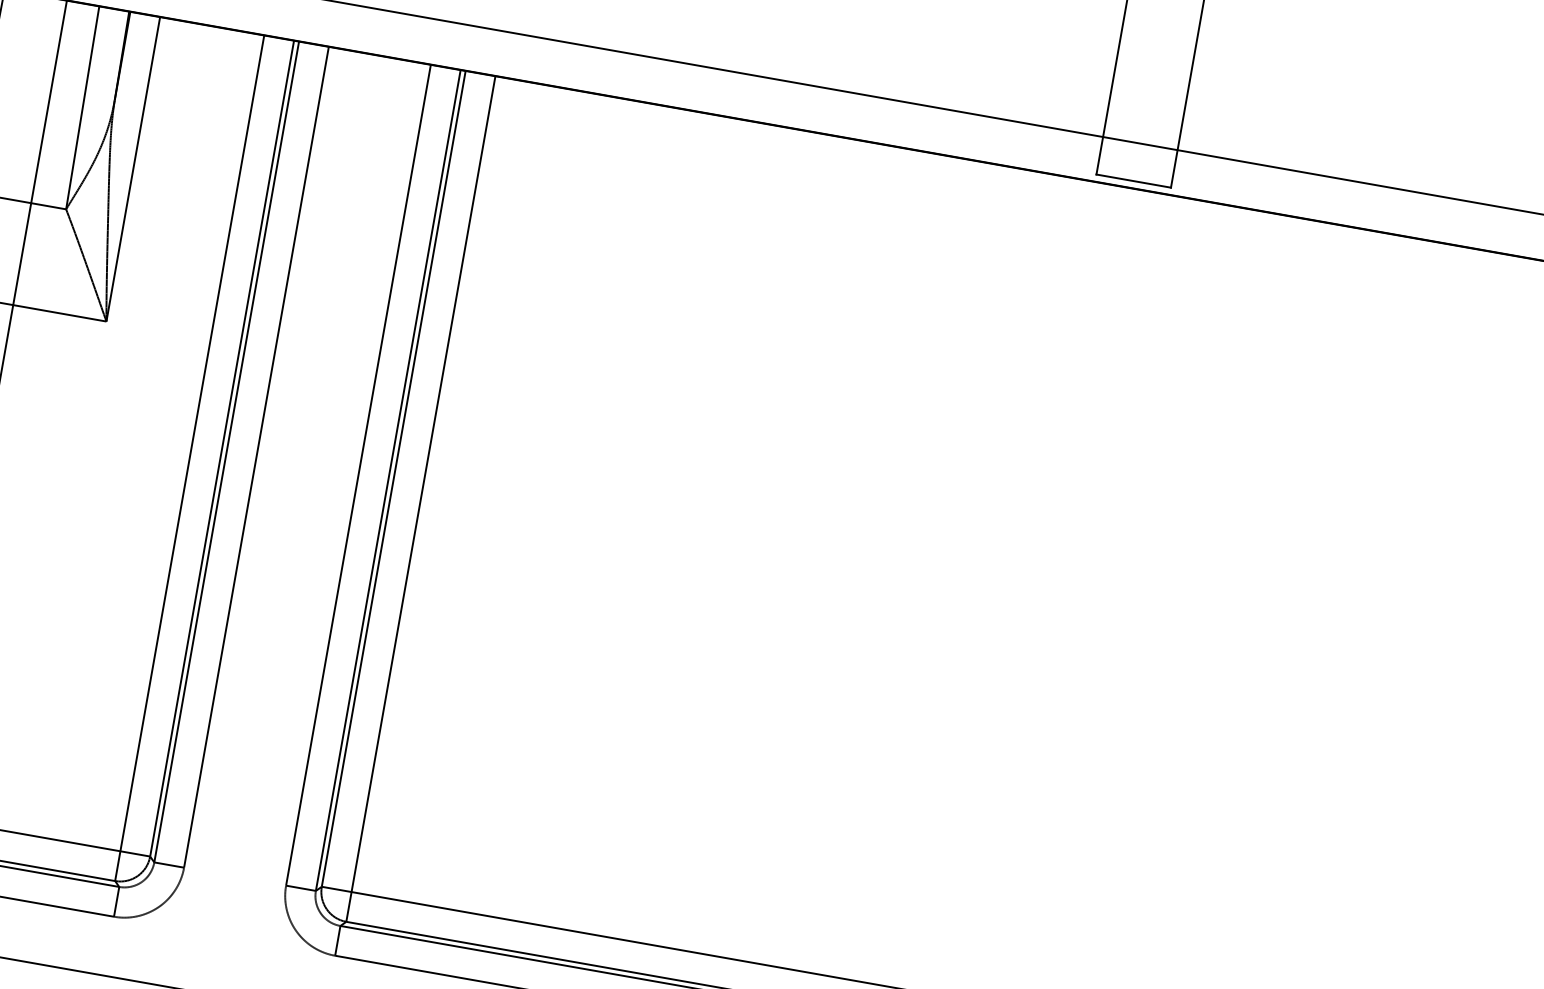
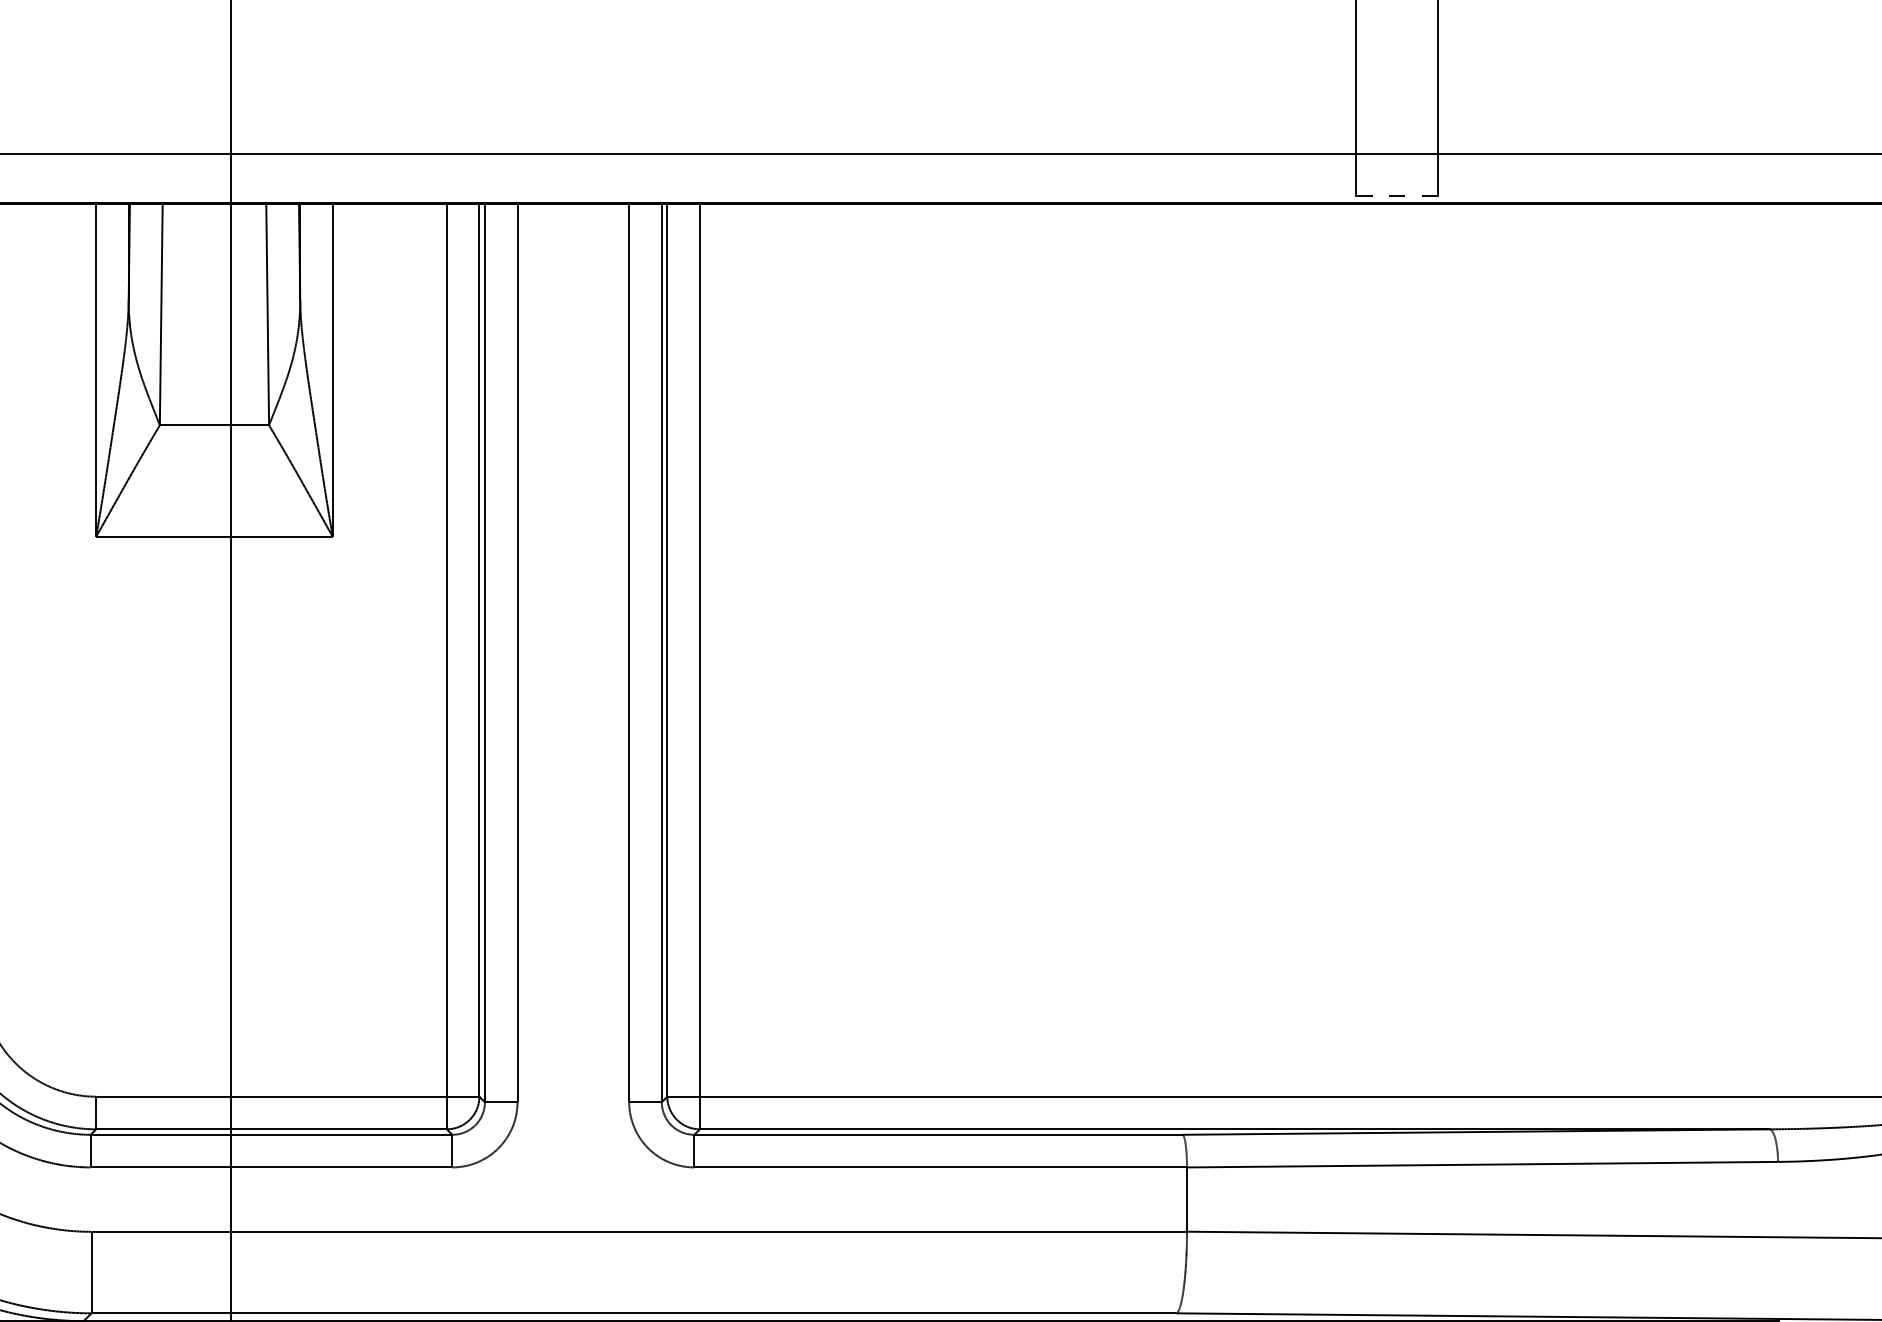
line: (1134, 181) -> (1397, 195), solid -> dashed

